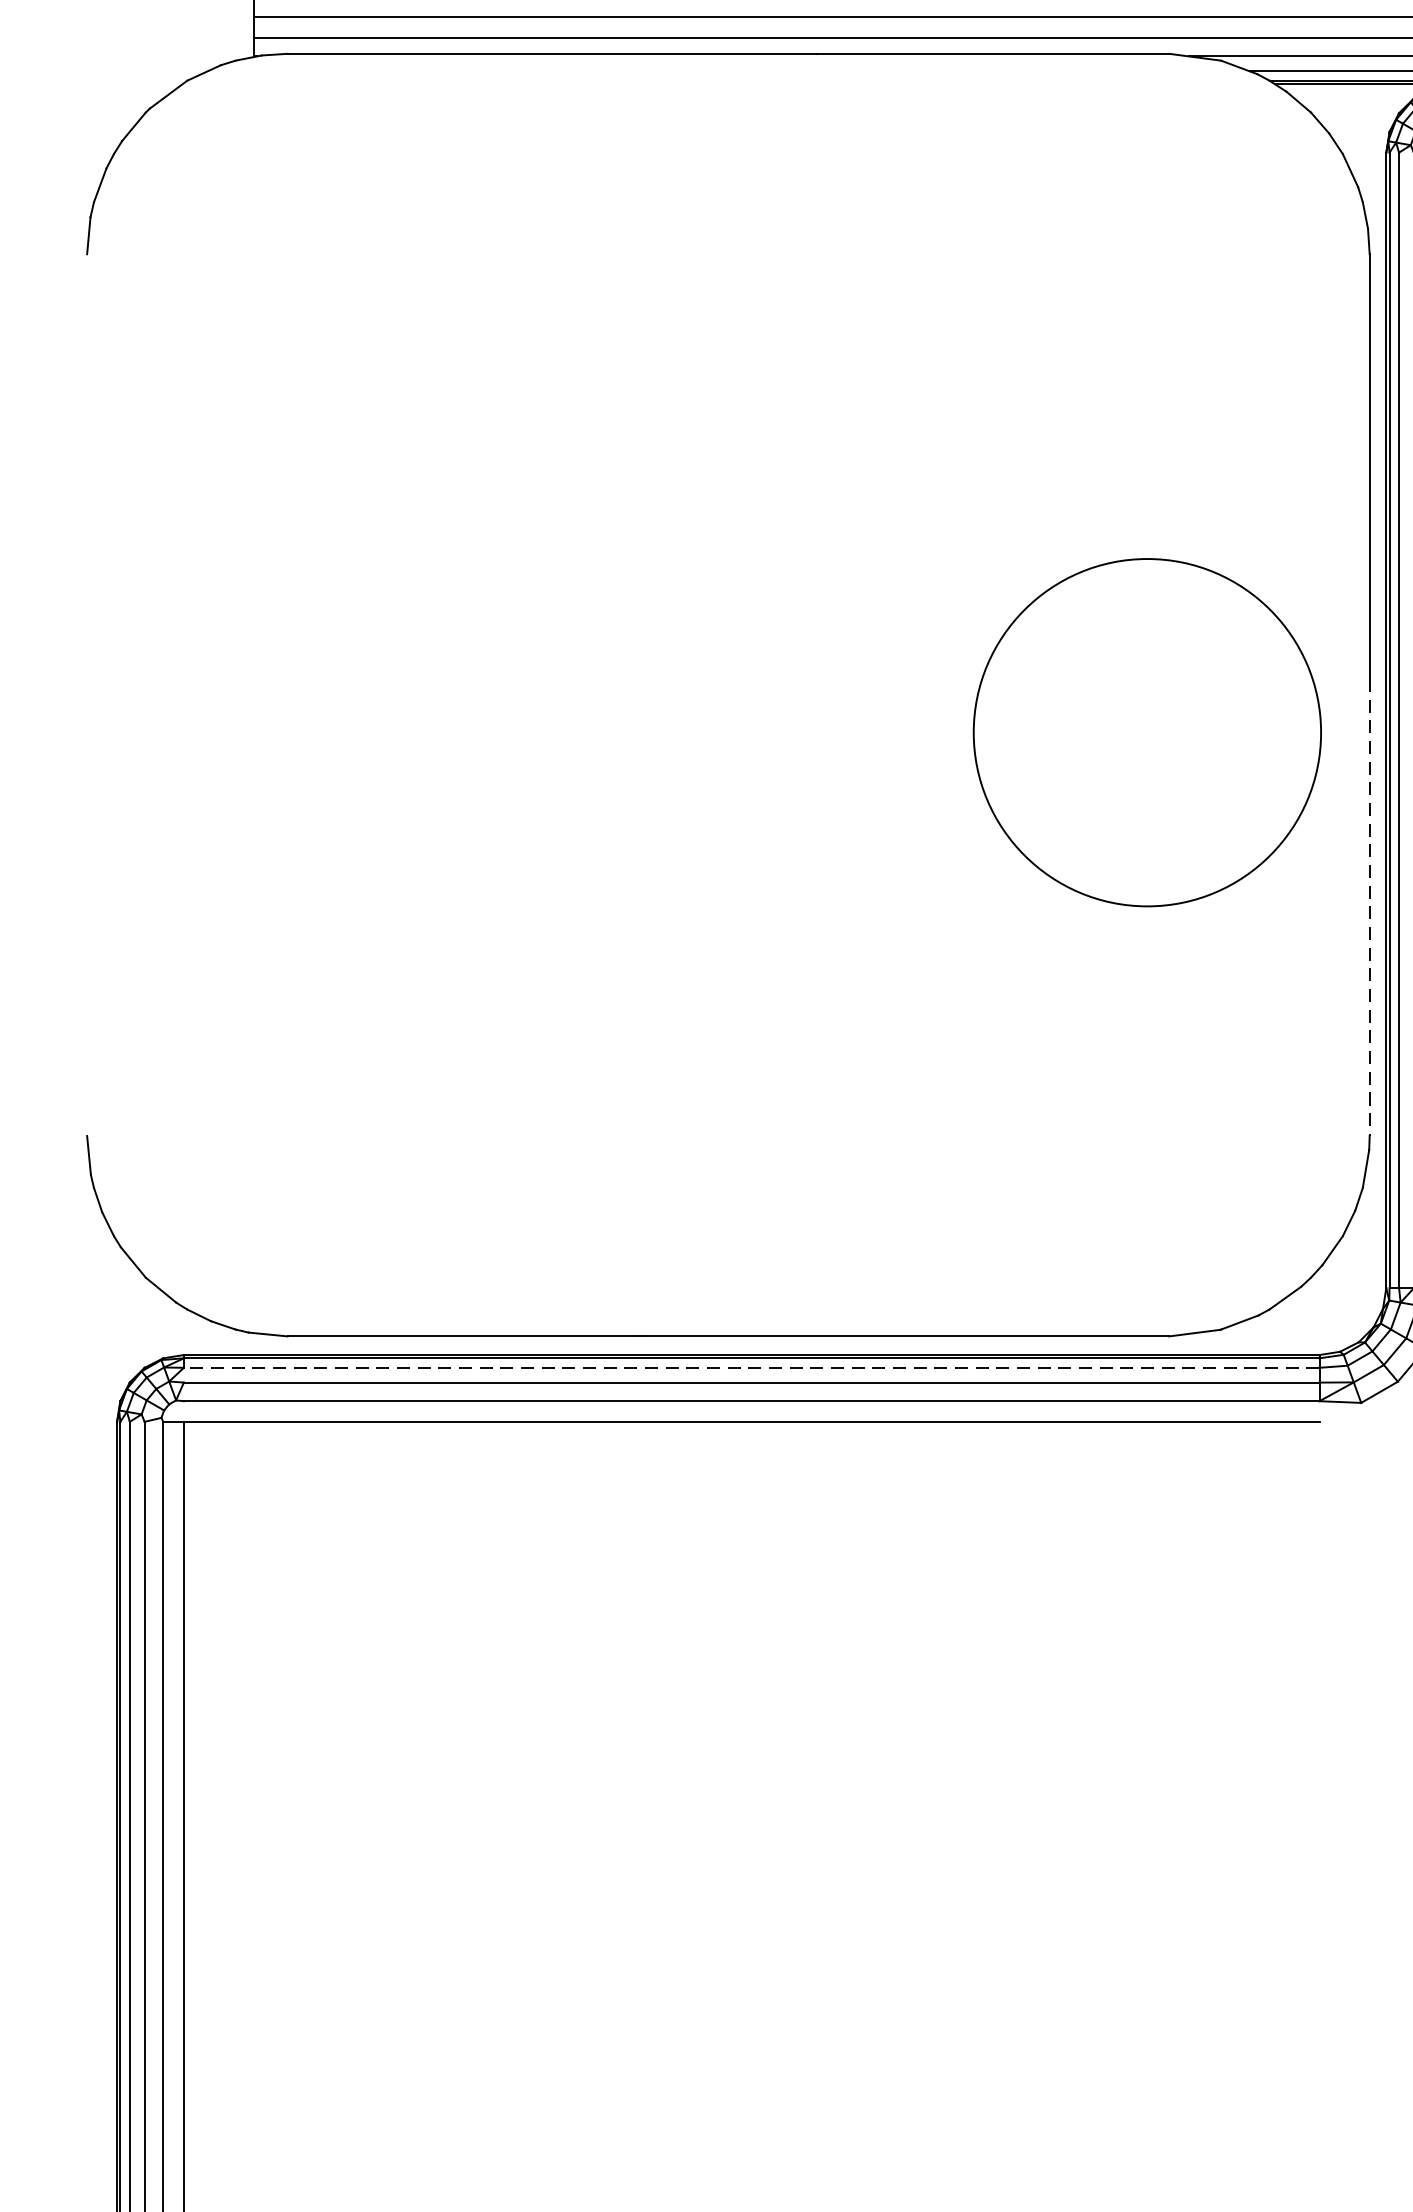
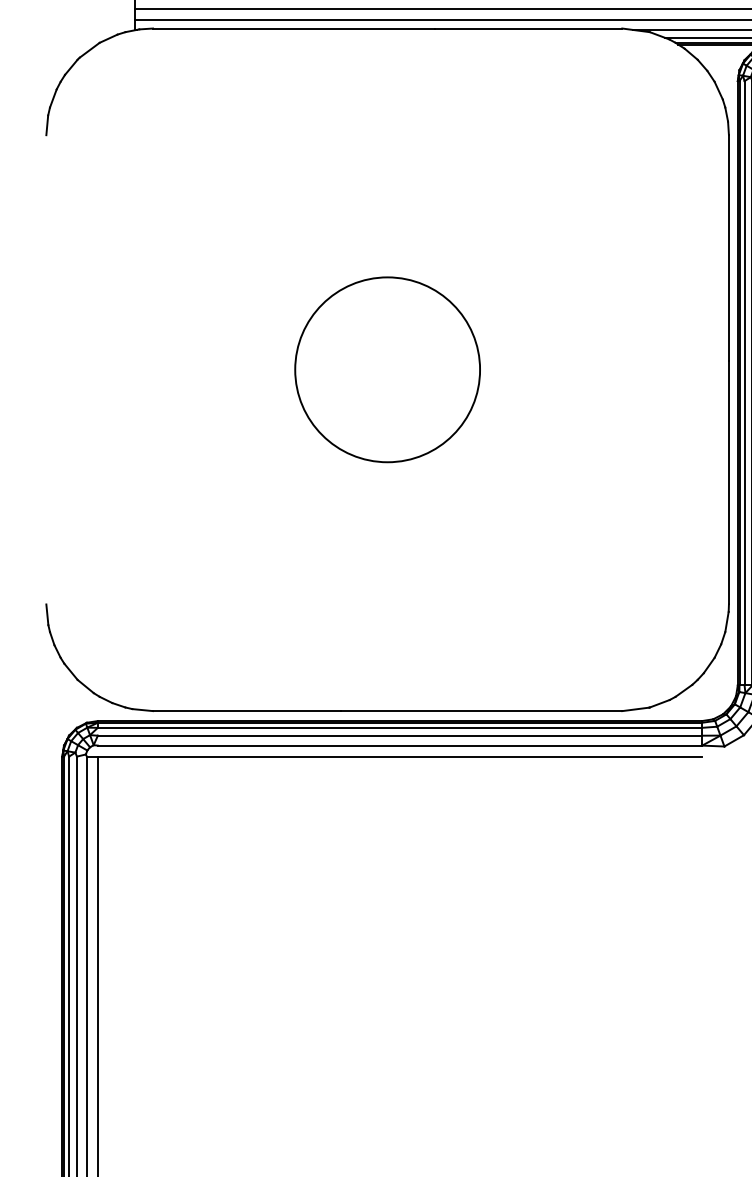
circle: (1147, 732) -> (387, 369), moved
line: (1368, 906) -> (728, 482), dashed -> solid
line: (750, 1367) -> (399, 727), dashed -> solid

